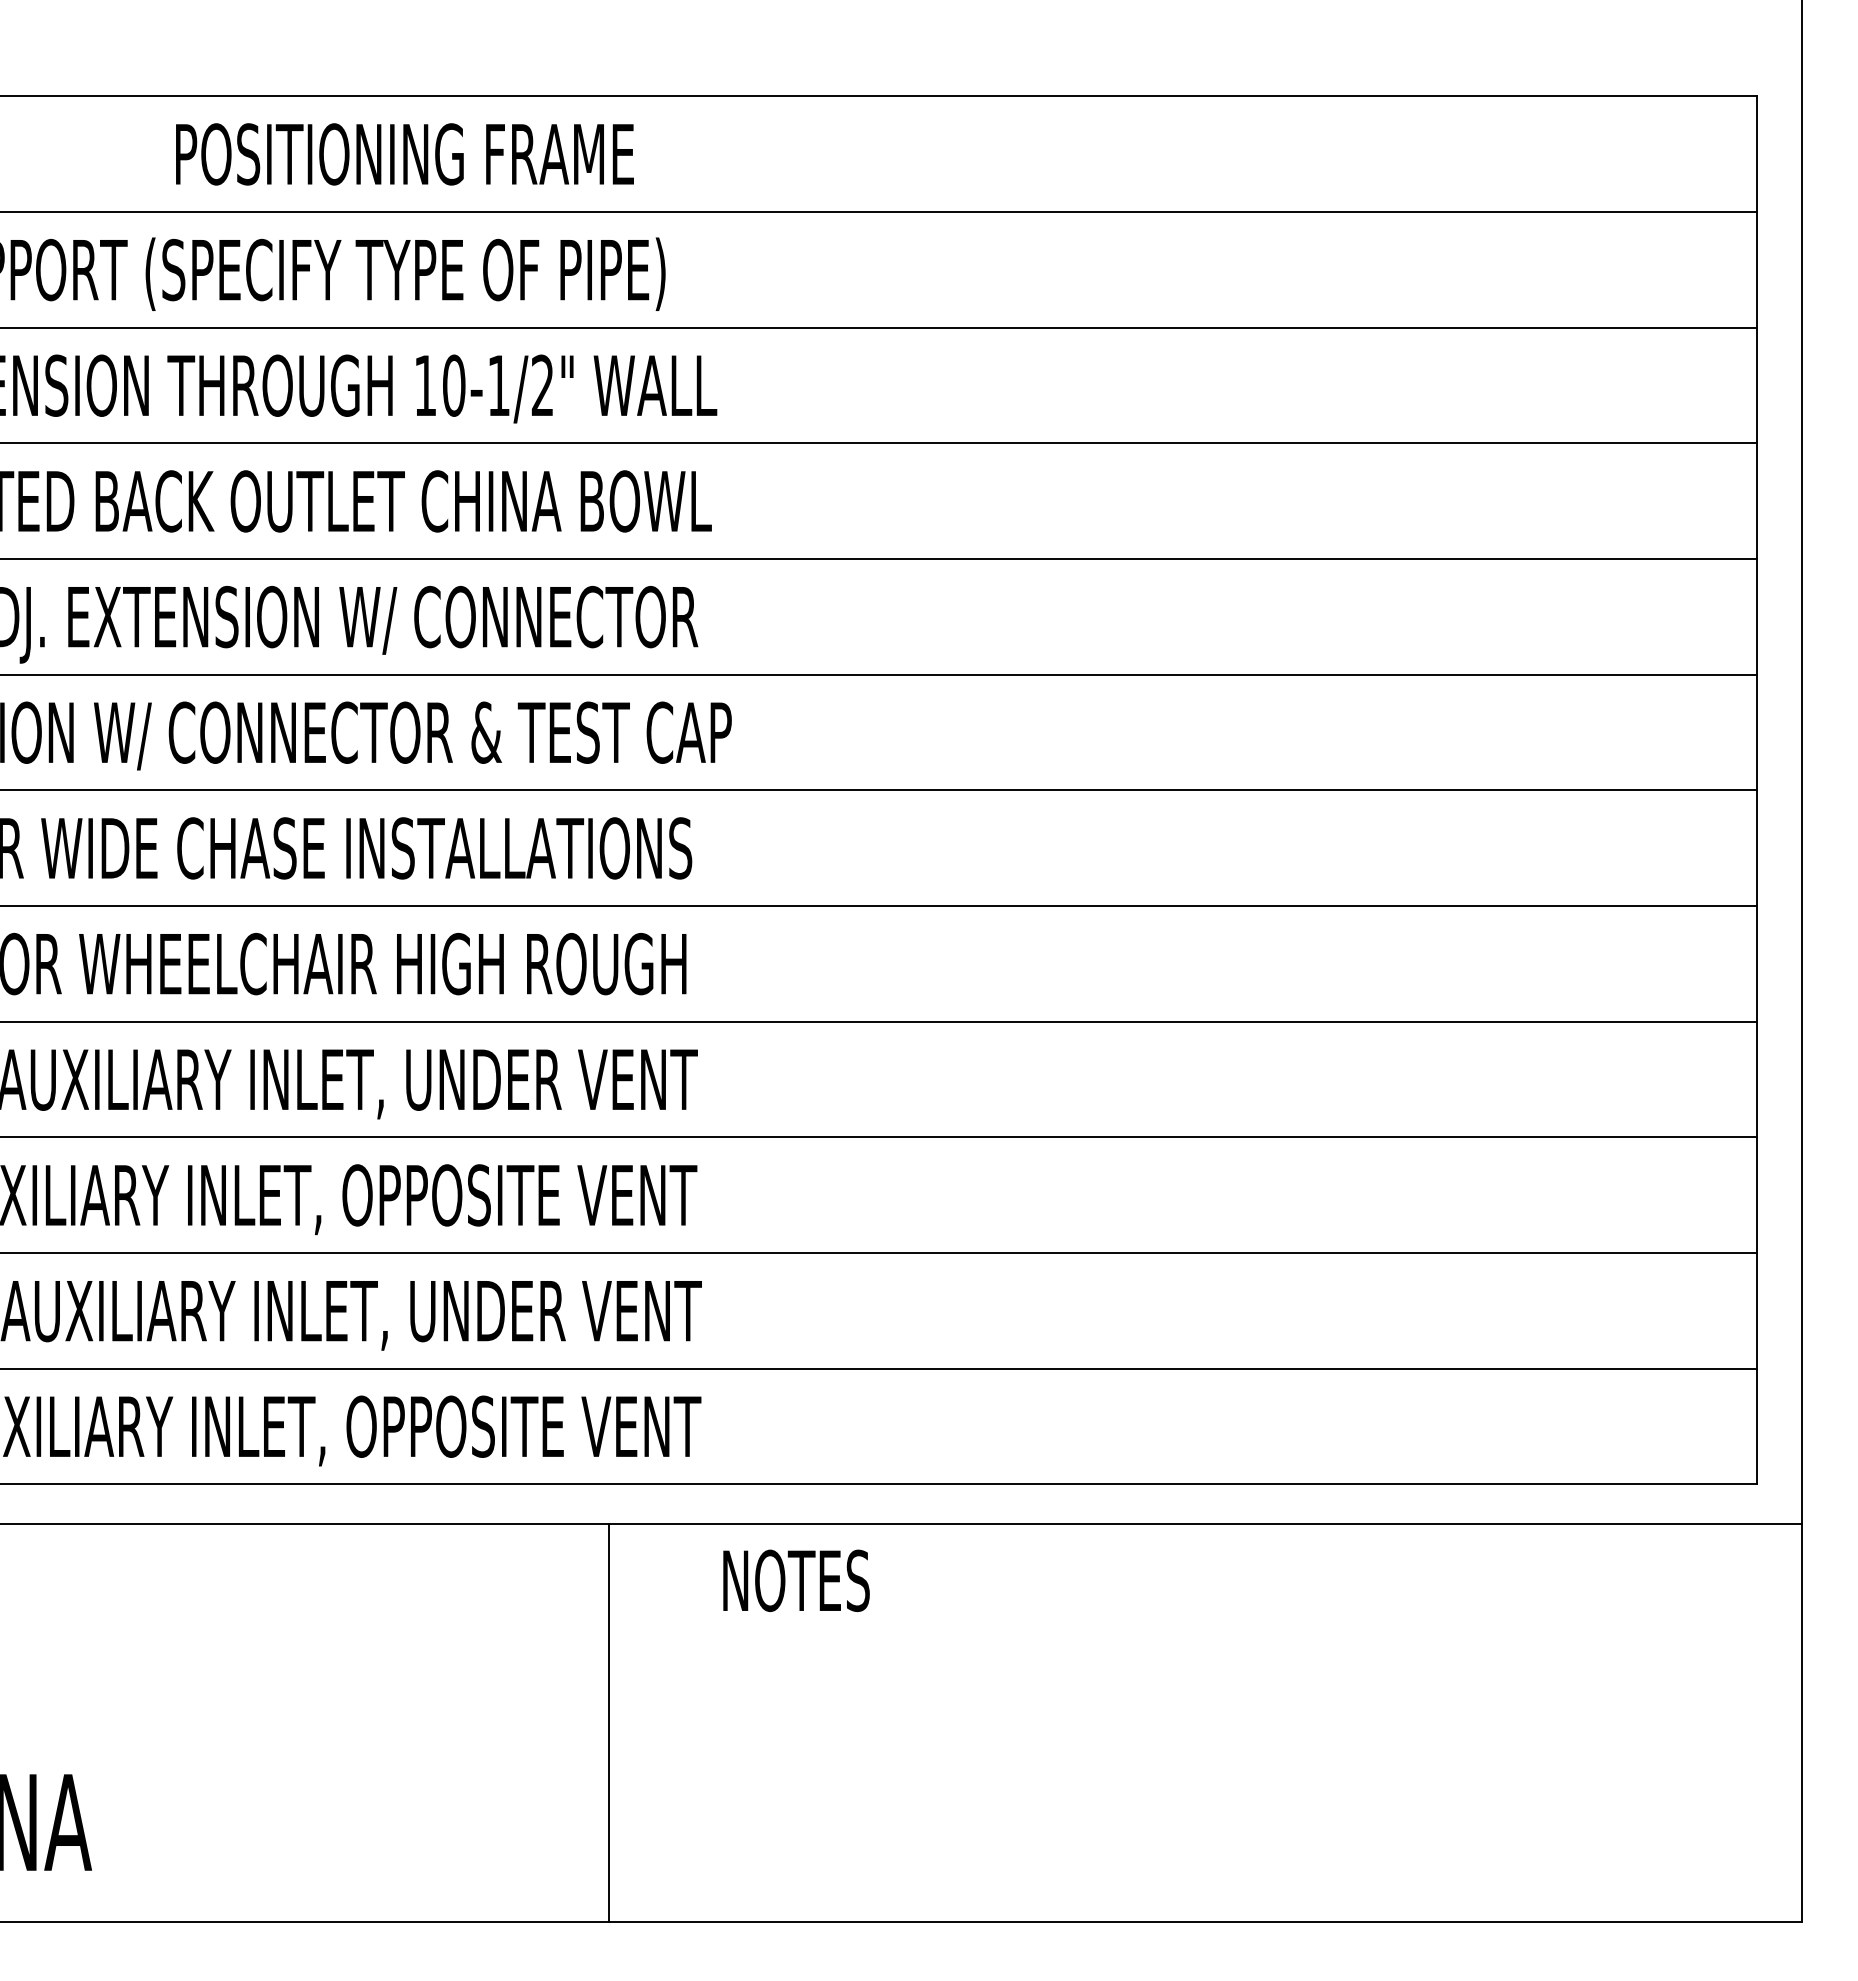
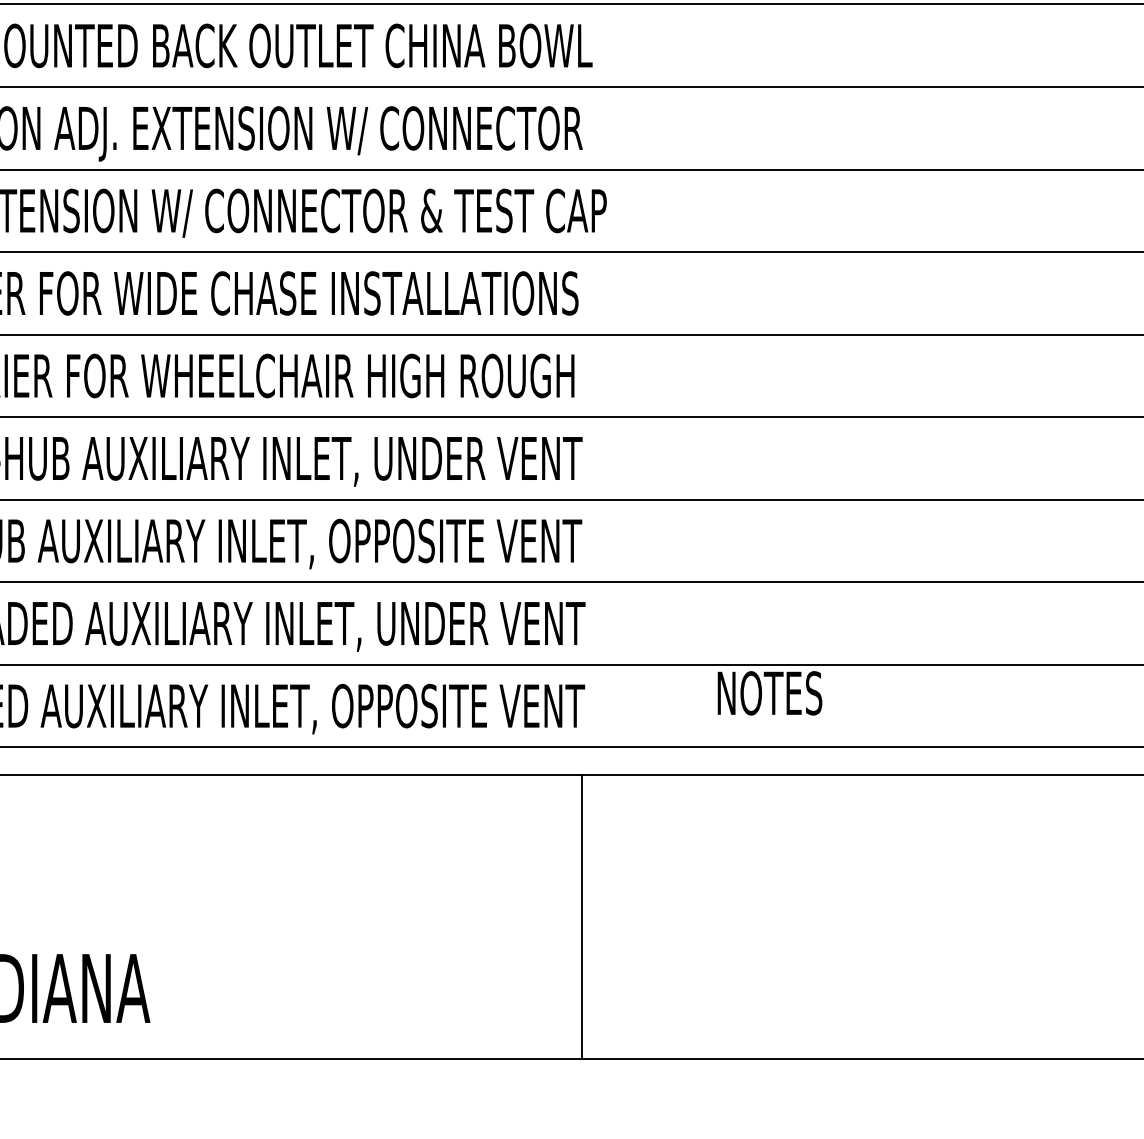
text: (796, 1580) -> (770, 693), moved
line: (609, 1722) -> (581, 917), moved

